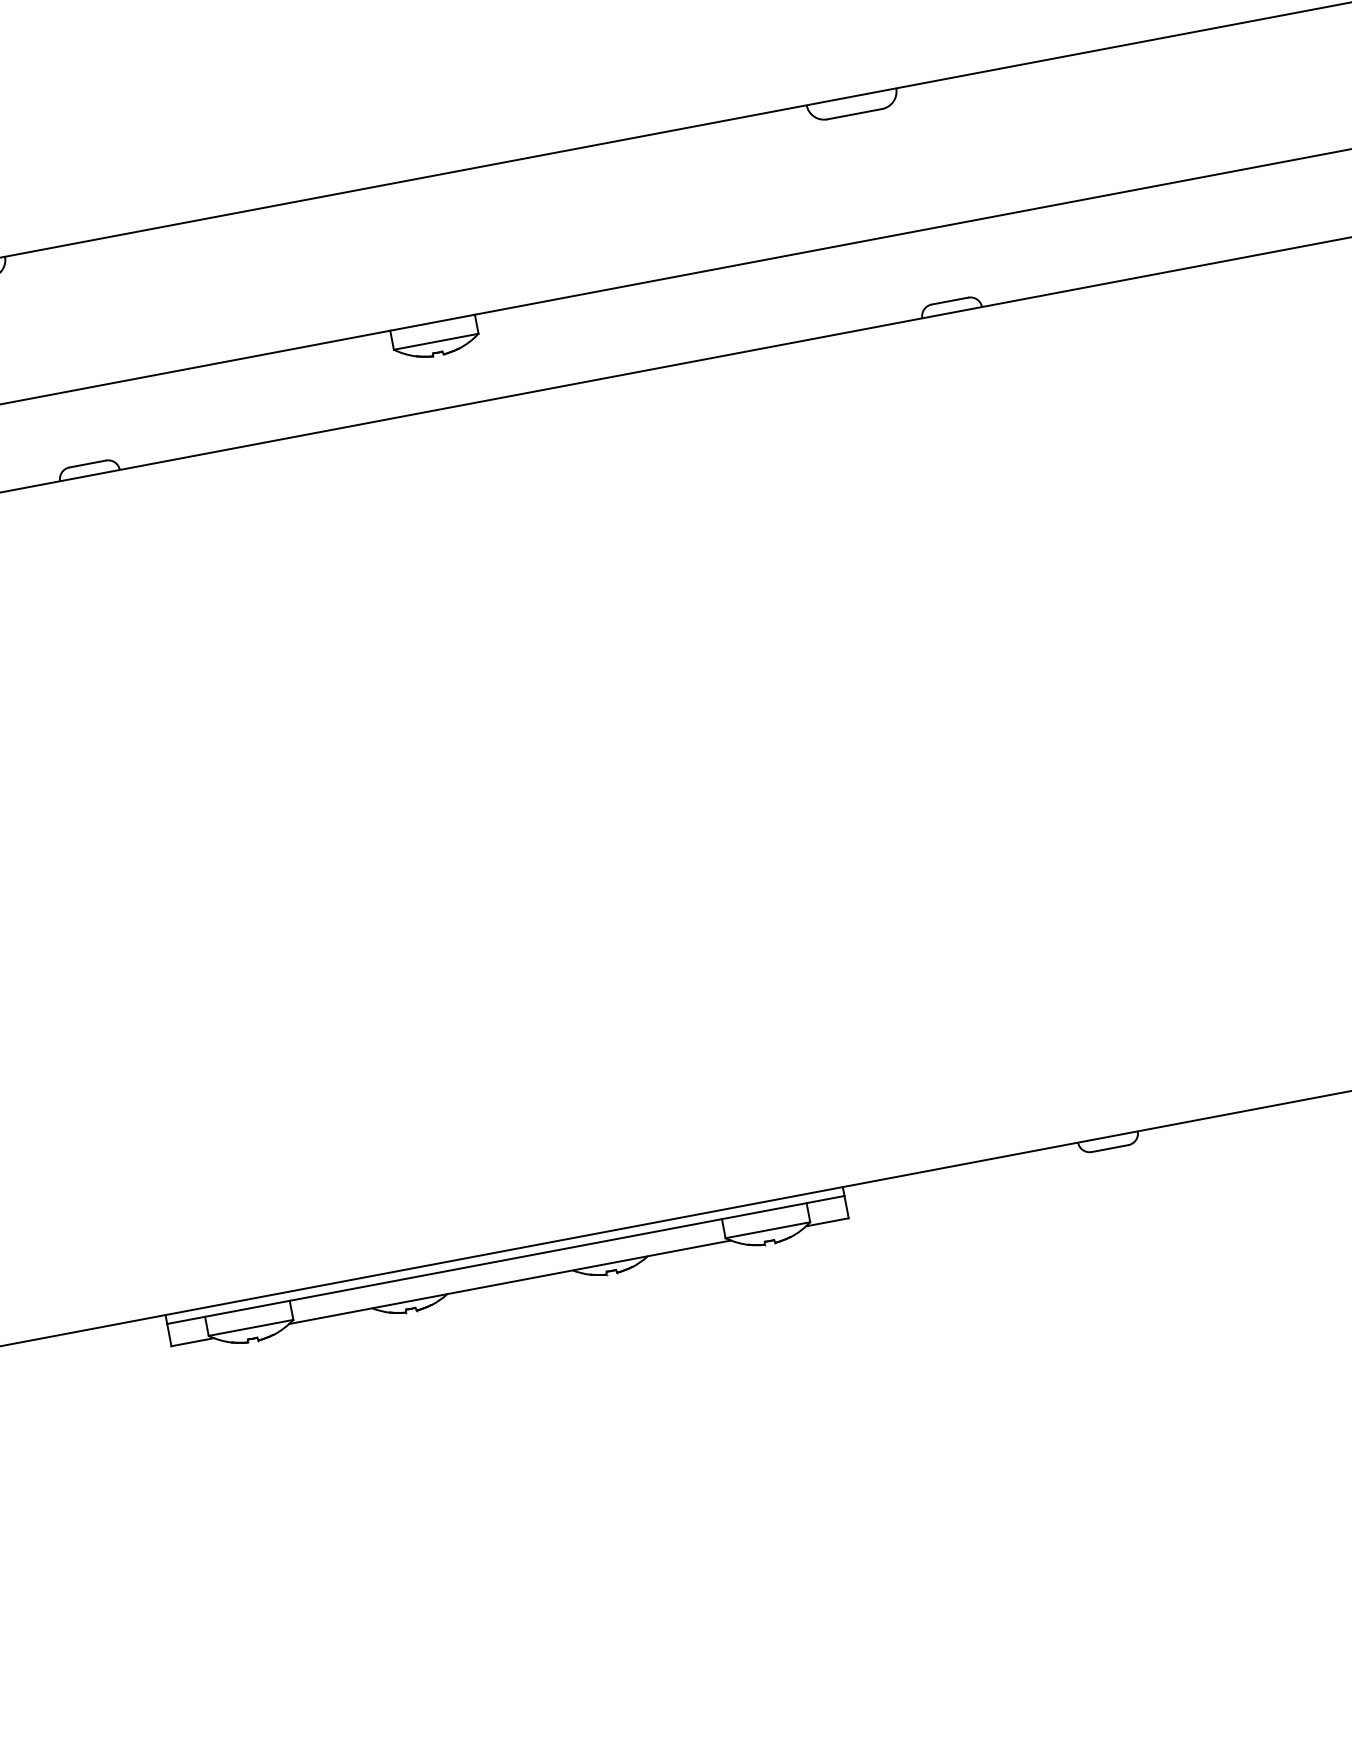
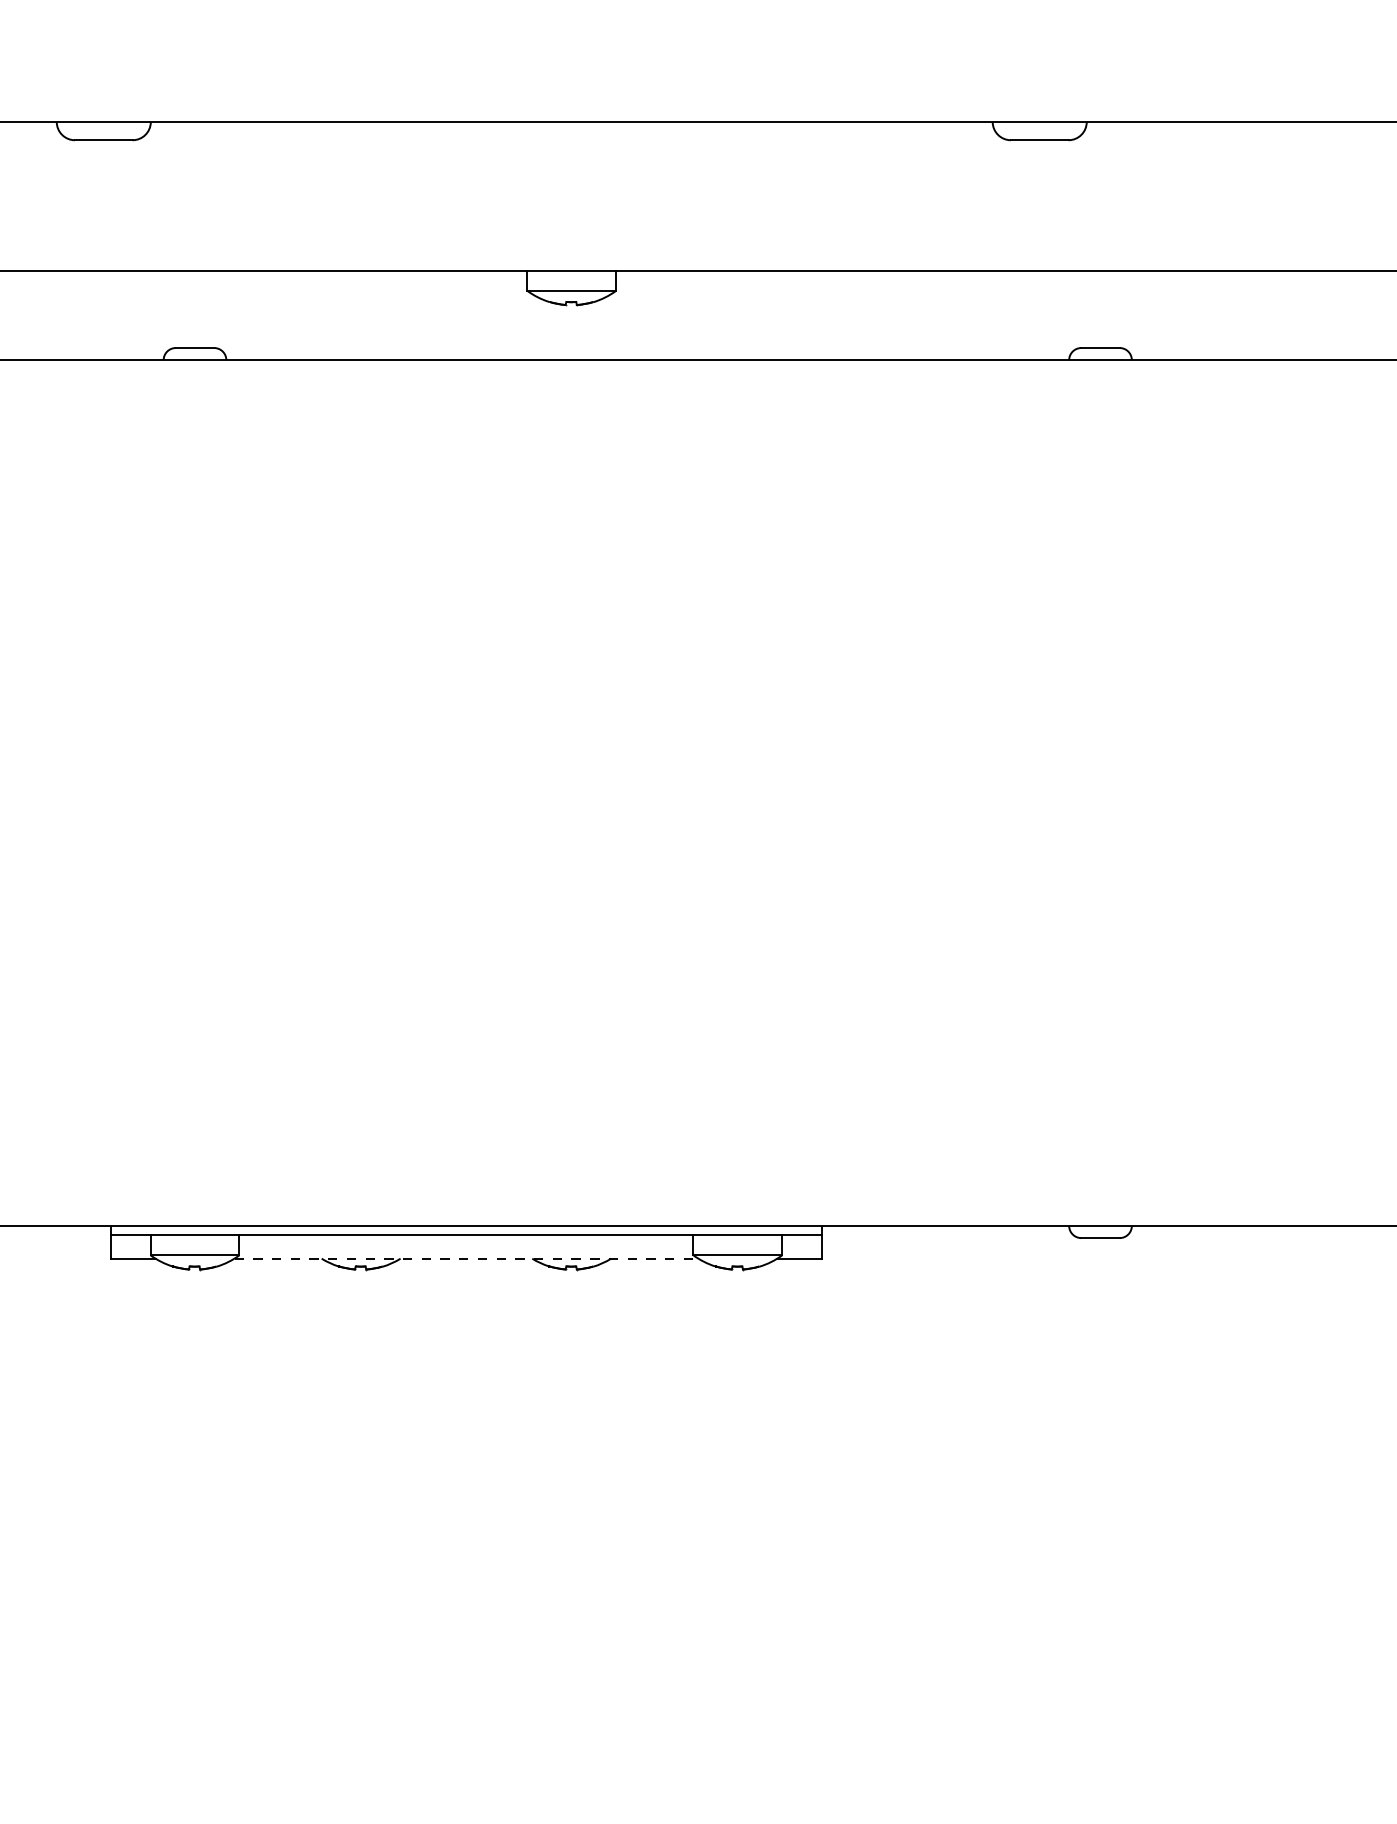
line: (510, 1282) -> (466, 1258), solid -> dashed

